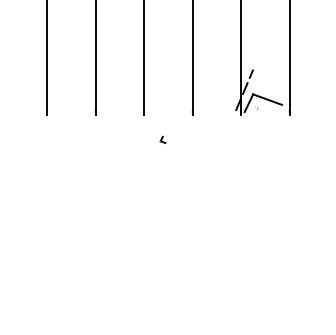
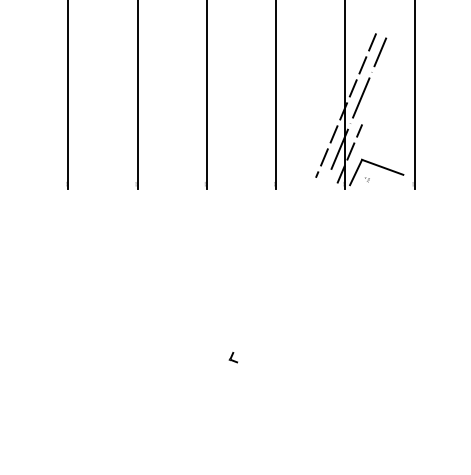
line: (250, 54) -> (358, 102), added
line: (241, 55) -> (345, 104), added
part: (162, 139) -> (232, 357), moved

